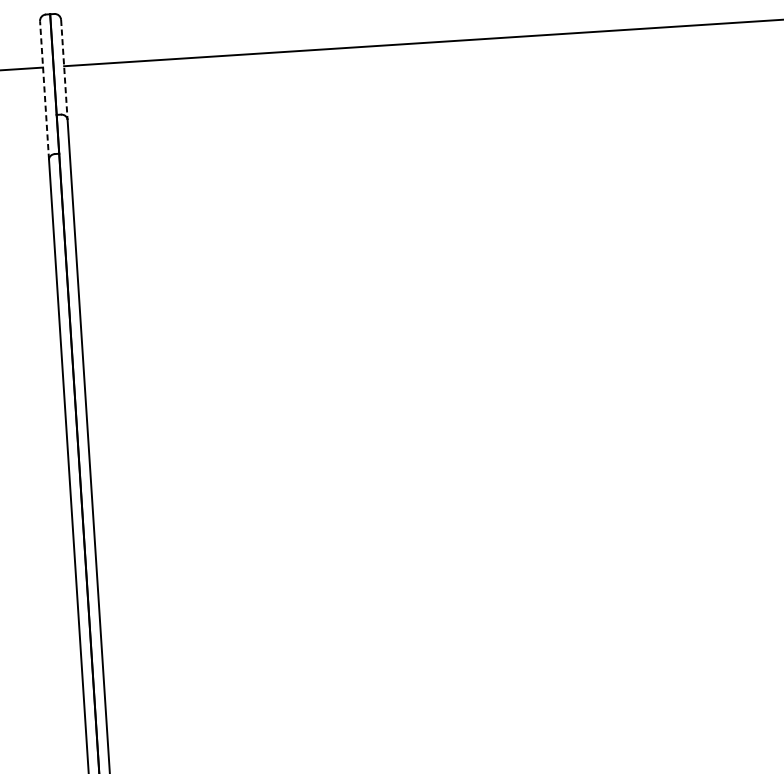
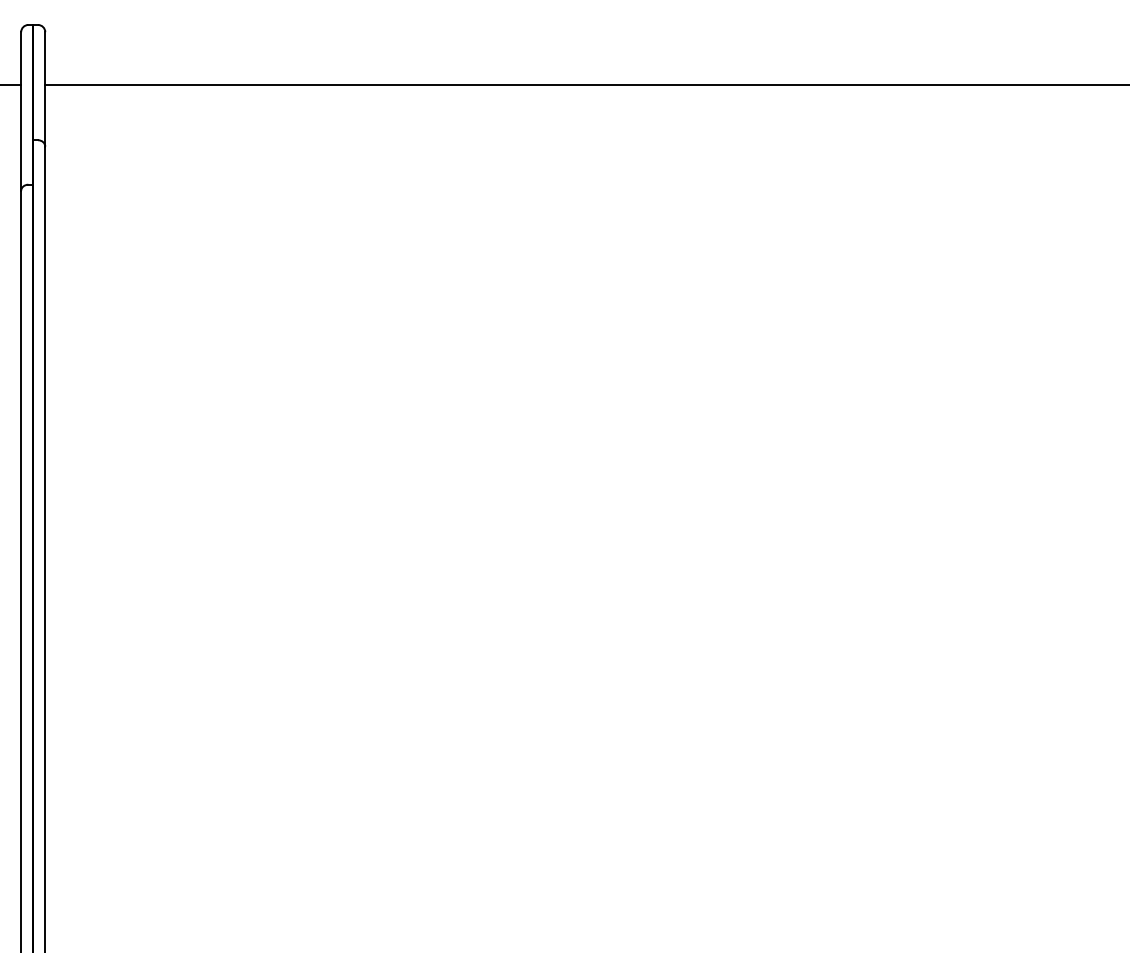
line: (64, 69) -> (45, 89), dashed -> solid
line: (44, 90) -> (21, 111), dashed -> solid

